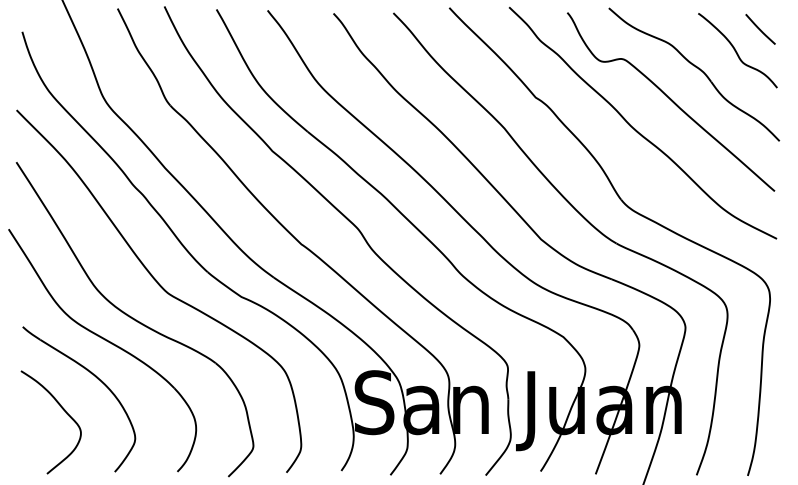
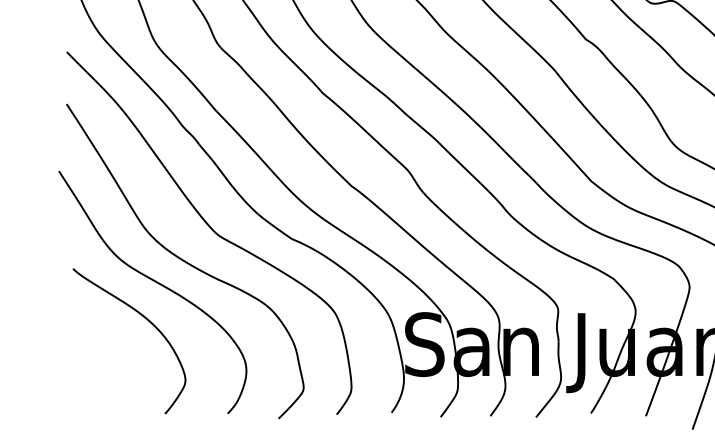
curve: (62, 409) -> (112, 351), removed

